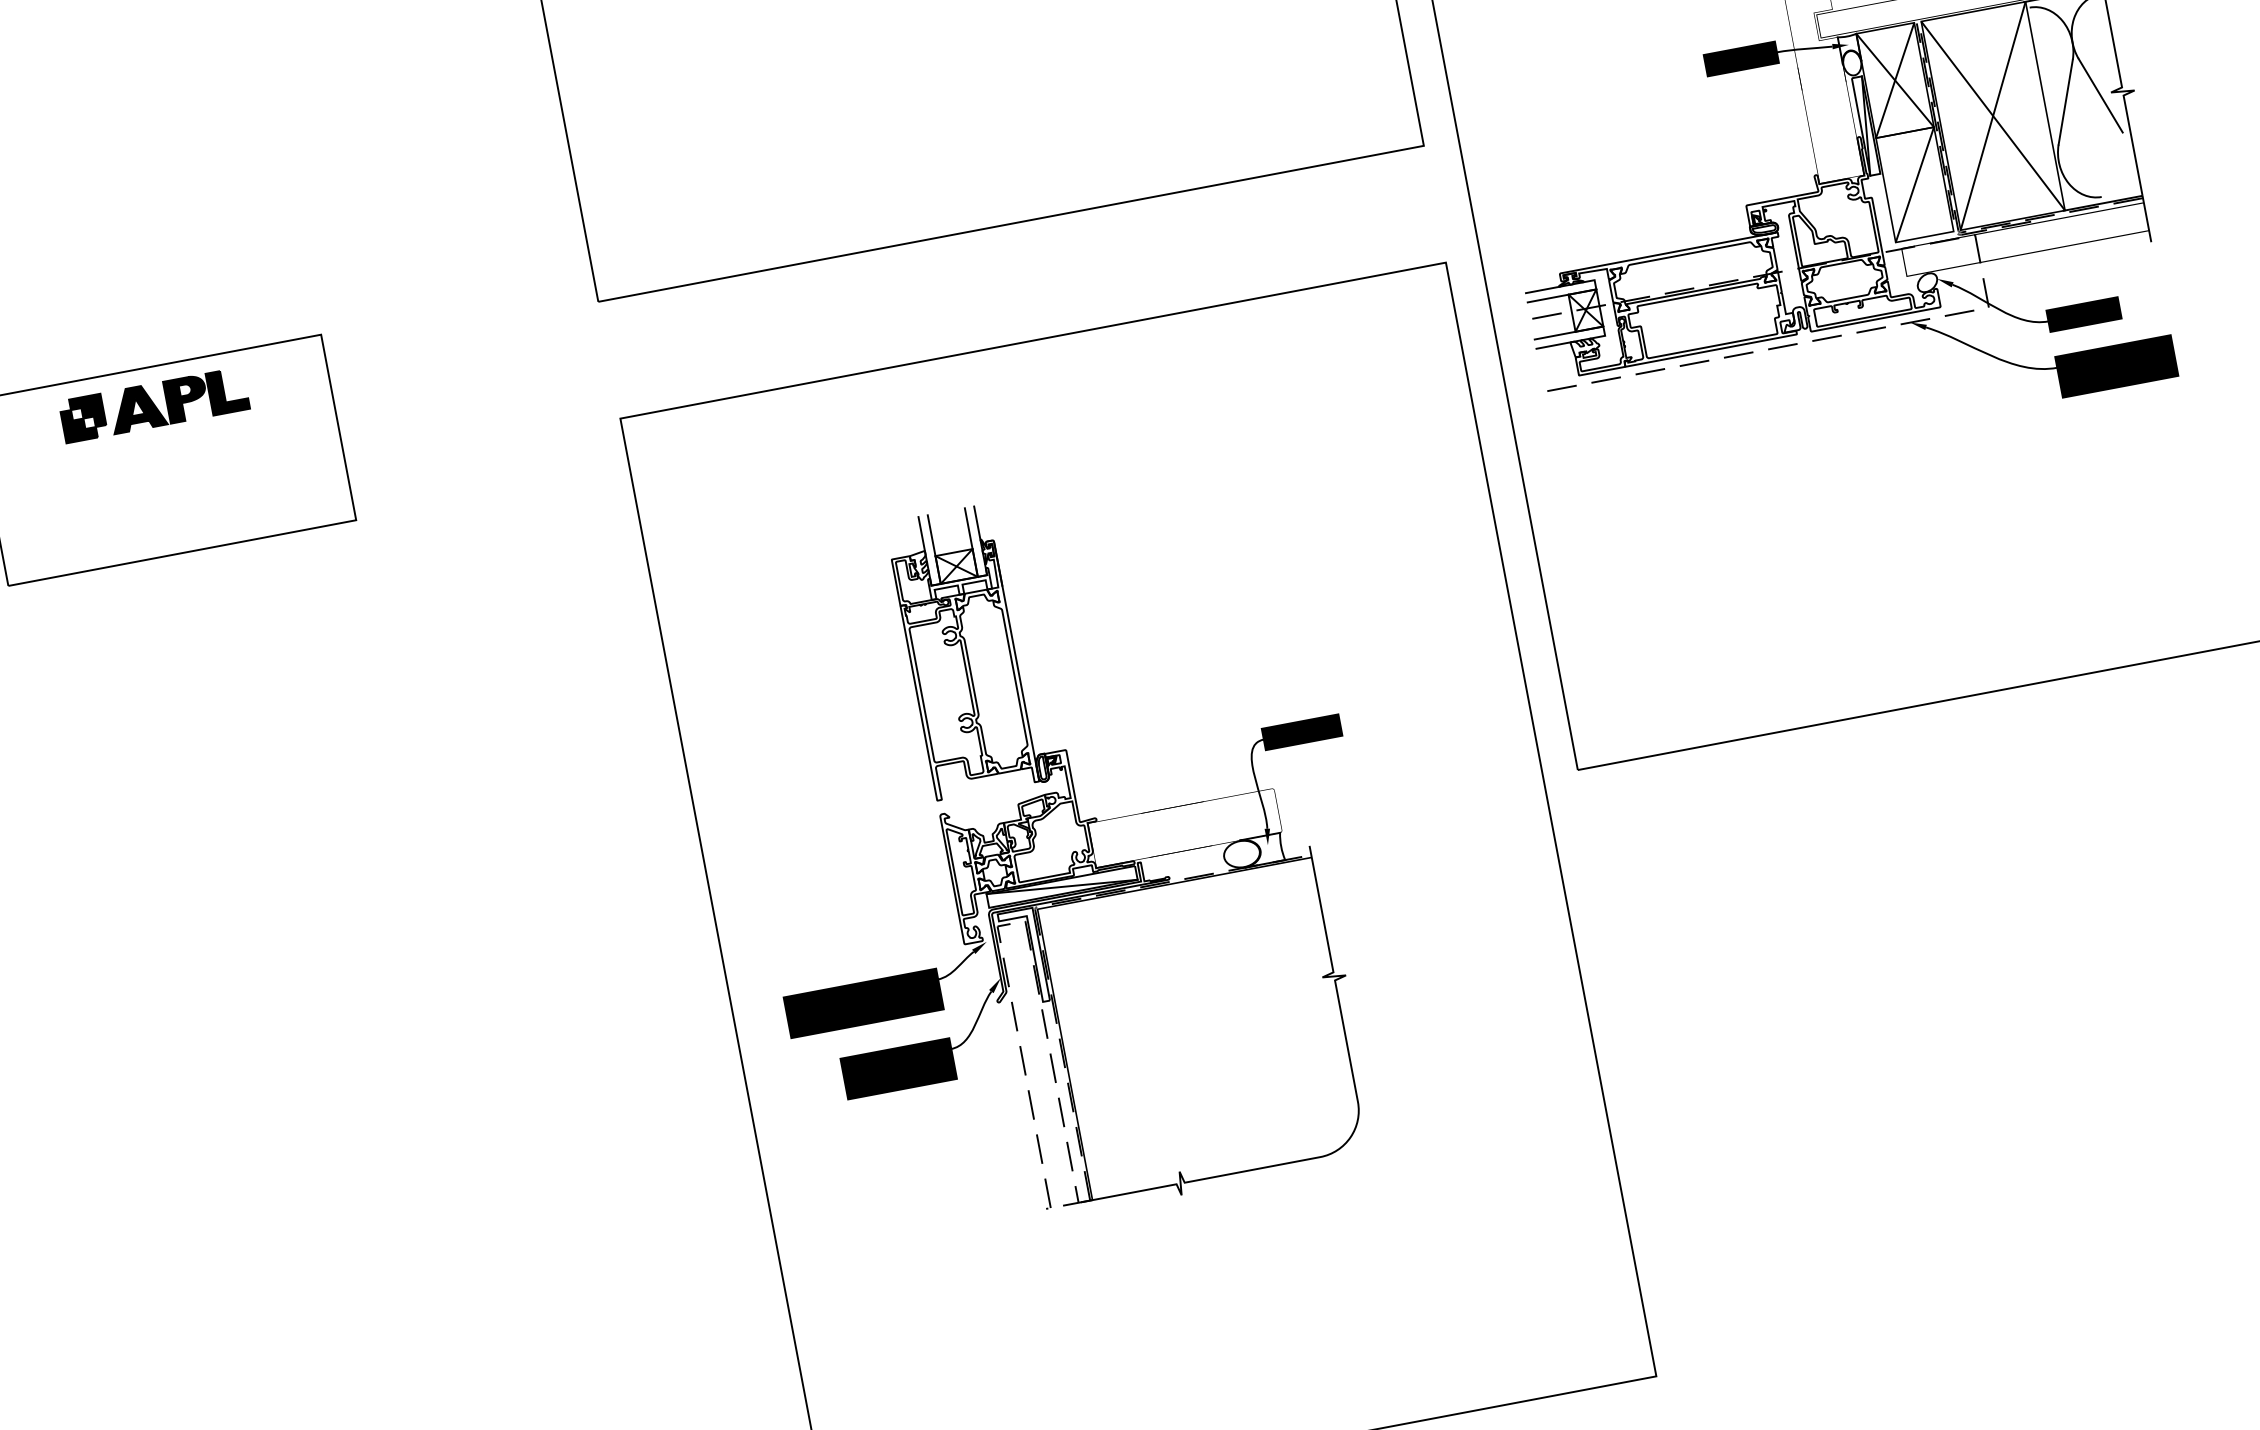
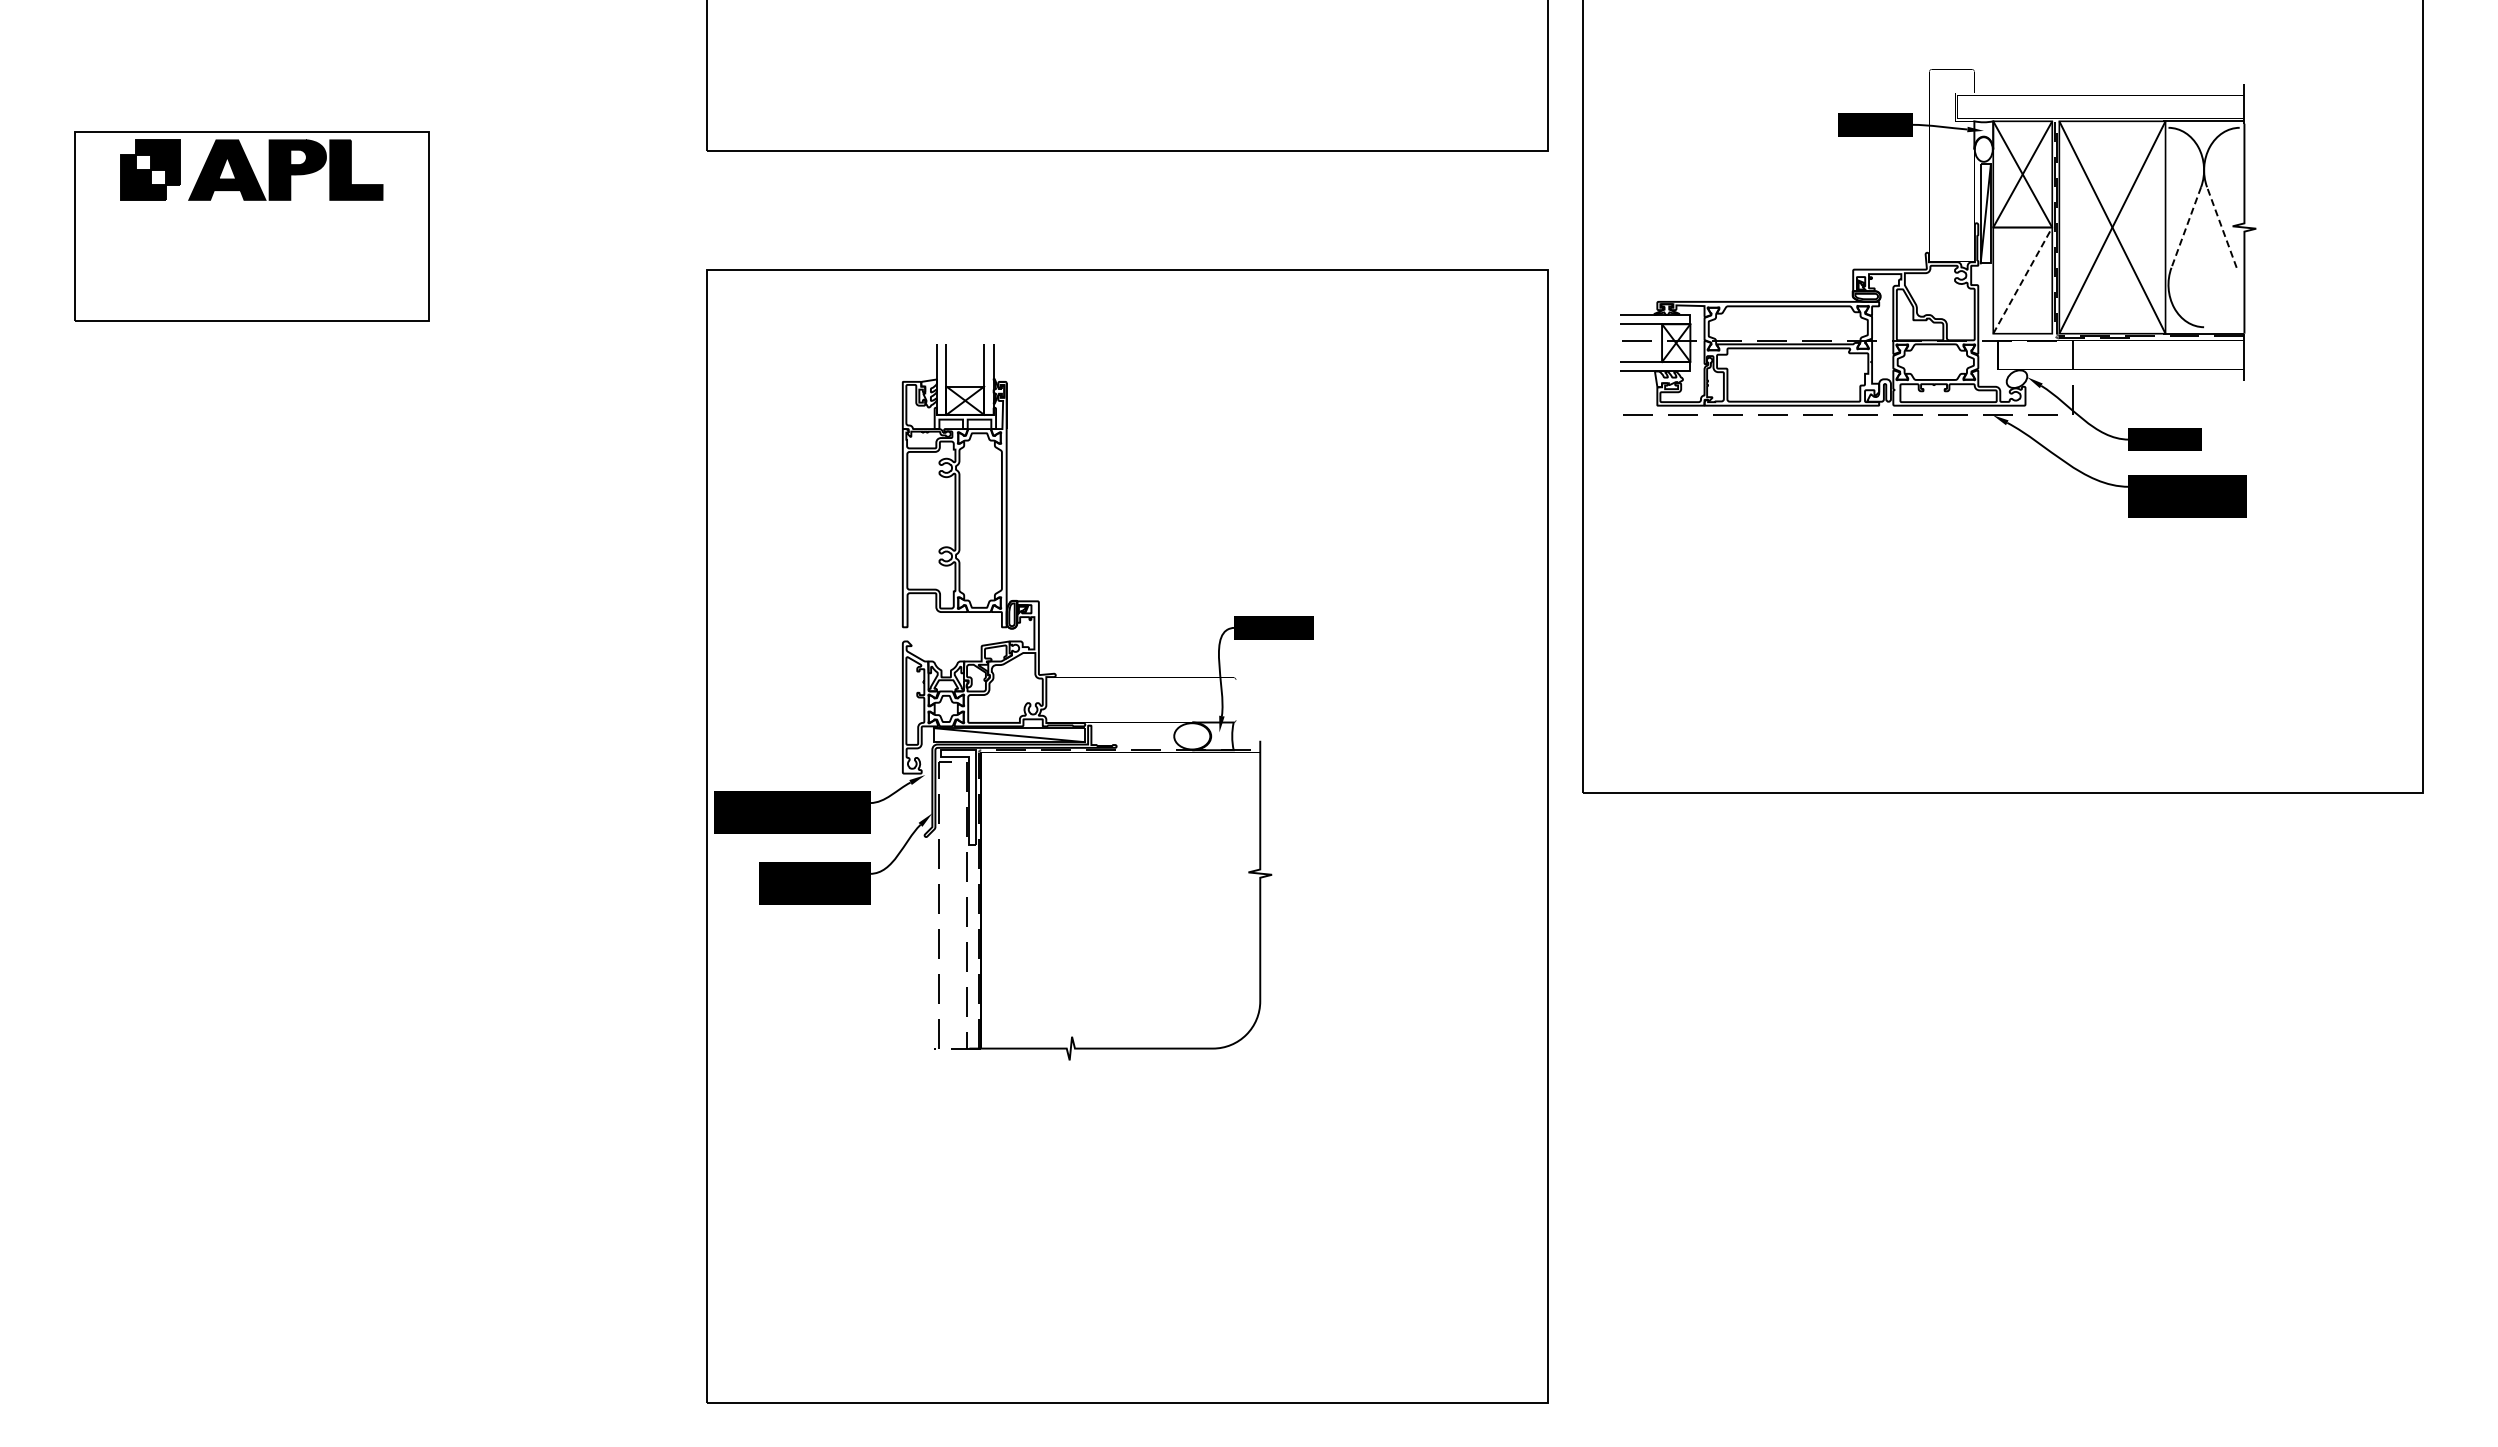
line: (2100, 95) -> (2221, 227), solid -> dashed
line: (2065, 102) -> (2186, 227), solid -> dashed
line: (1914, 184) -> (2022, 280), solid -> dashed
part: (154, 405) -> (252, 170), size x1.4
part: (1060, 854) -> (1013, 702), moved

